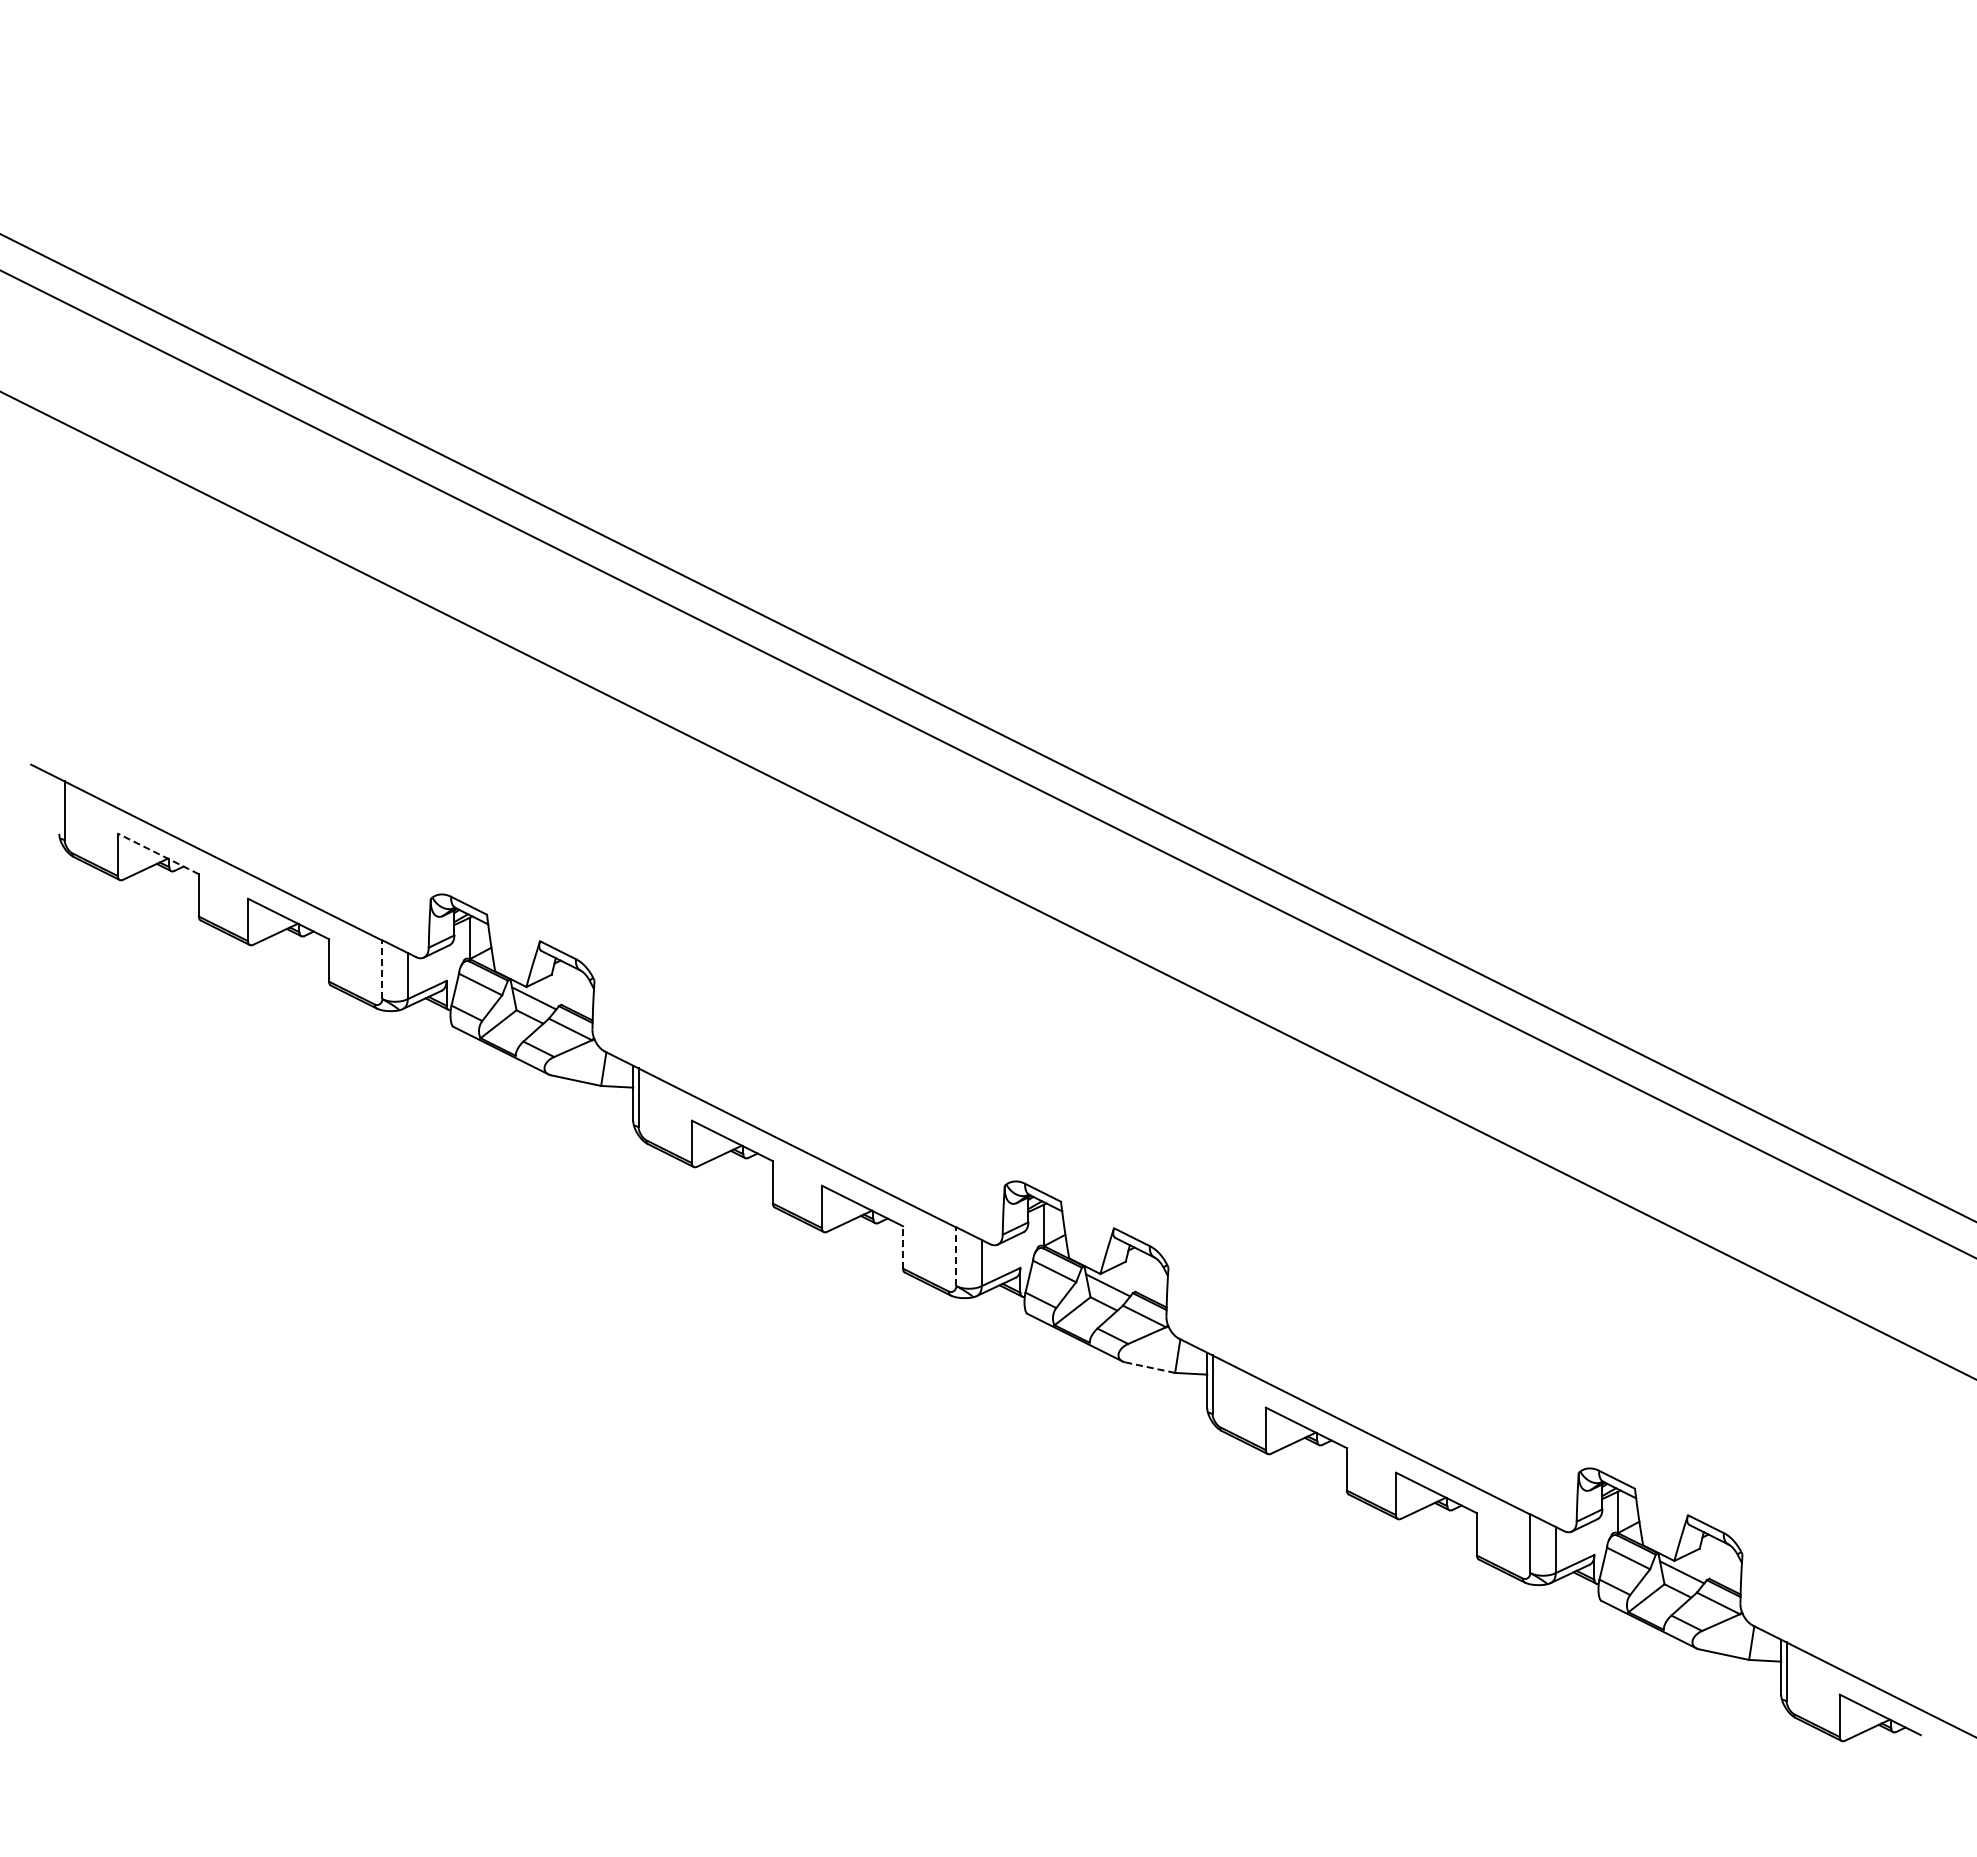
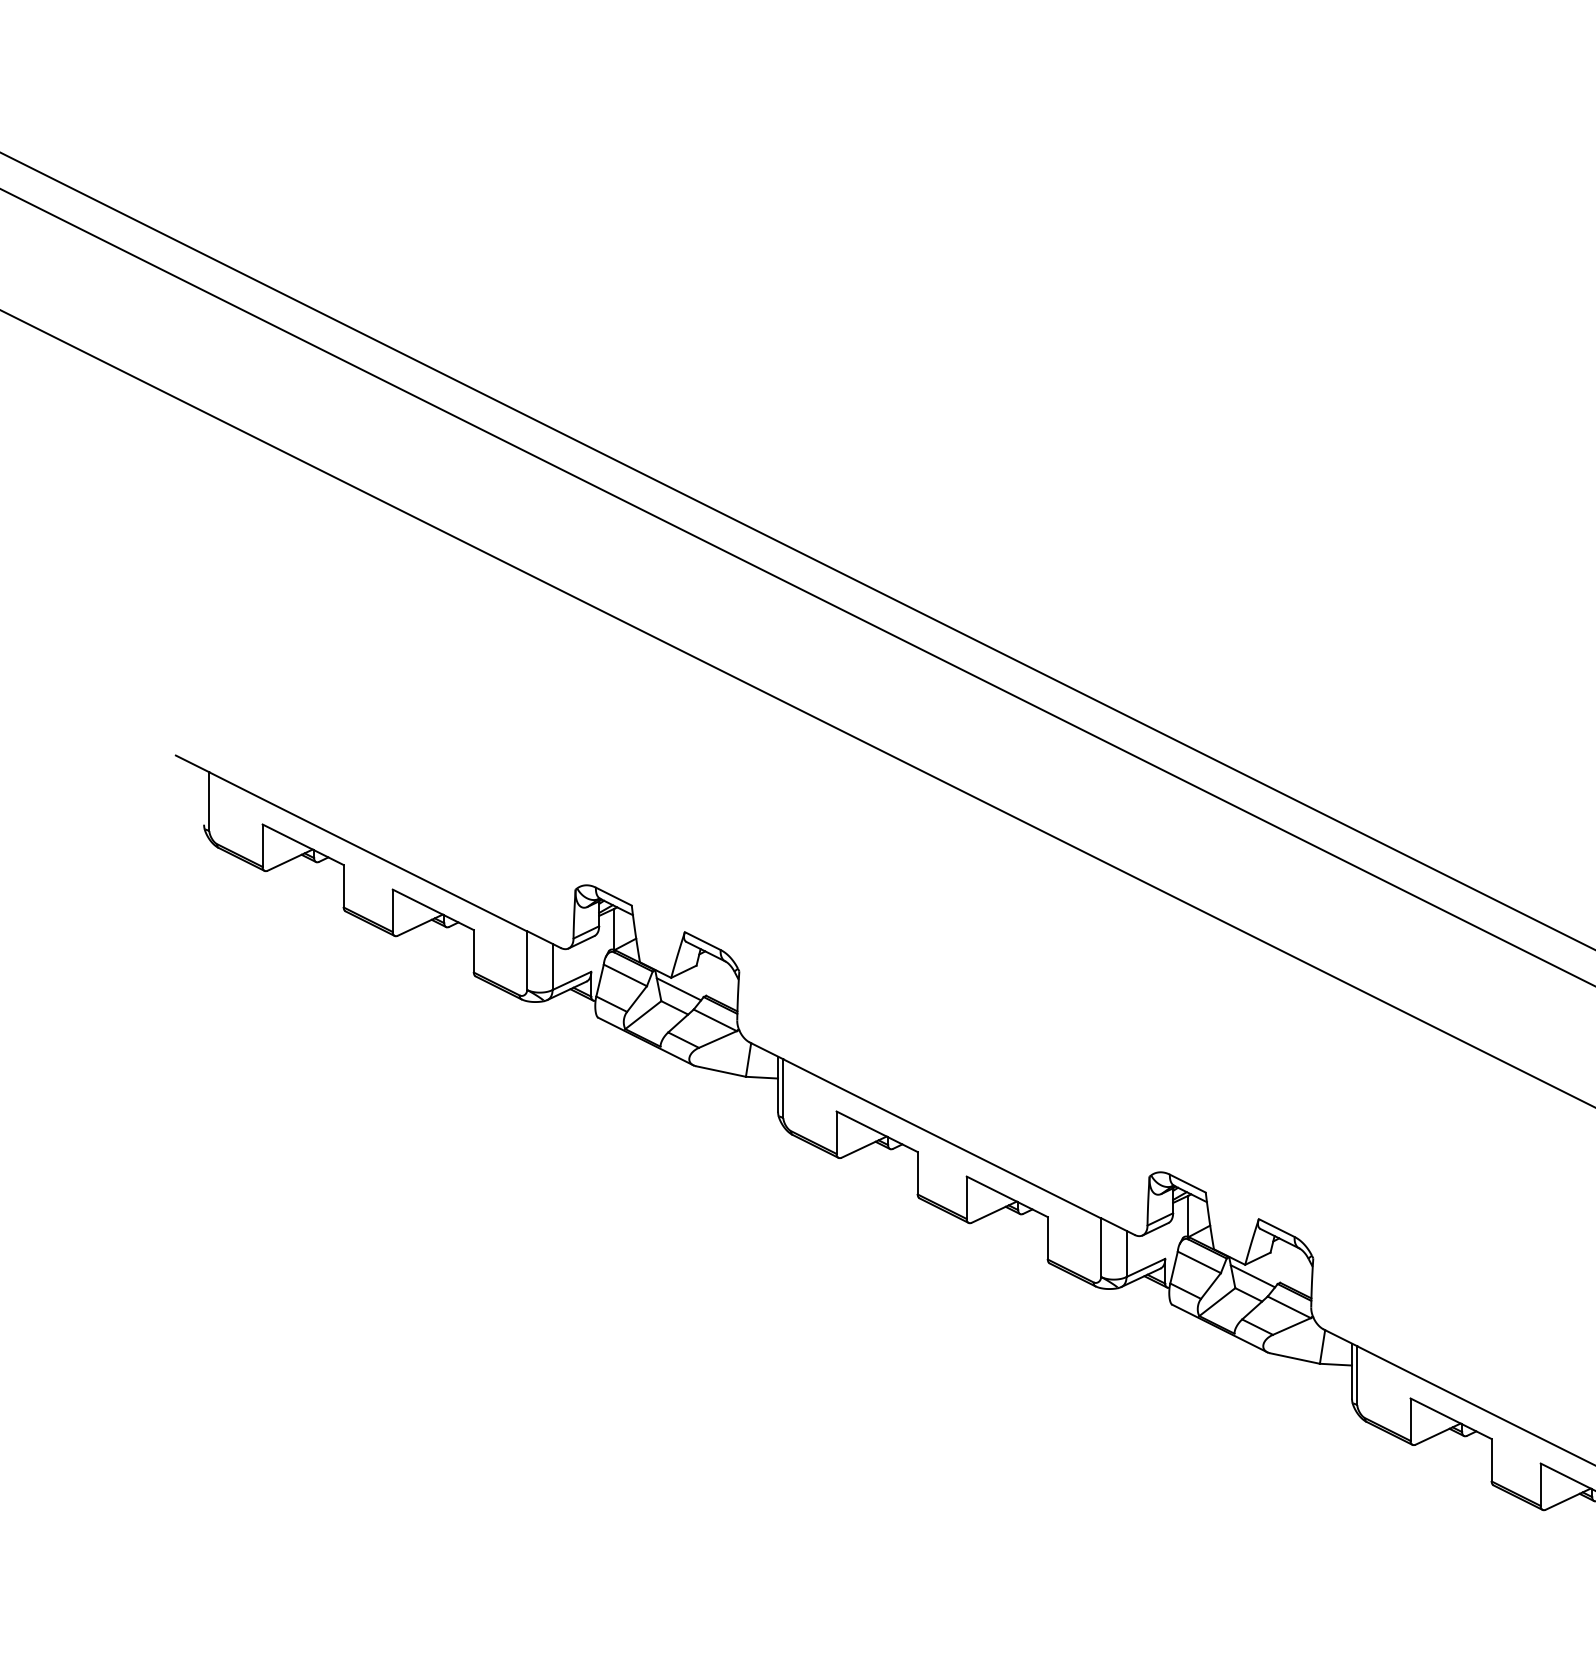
line: (158, 853) -> (303, 844), dashed -> solid
line: (382, 969) -> (527, 960), dashed -> solid
line: (903, 1246) -> (1048, 1237), dashed -> solid
line: (956, 1256) -> (1101, 1247), dashed -> solid
line: (1149, 1367) -> (1294, 1358), dashed -> solid

